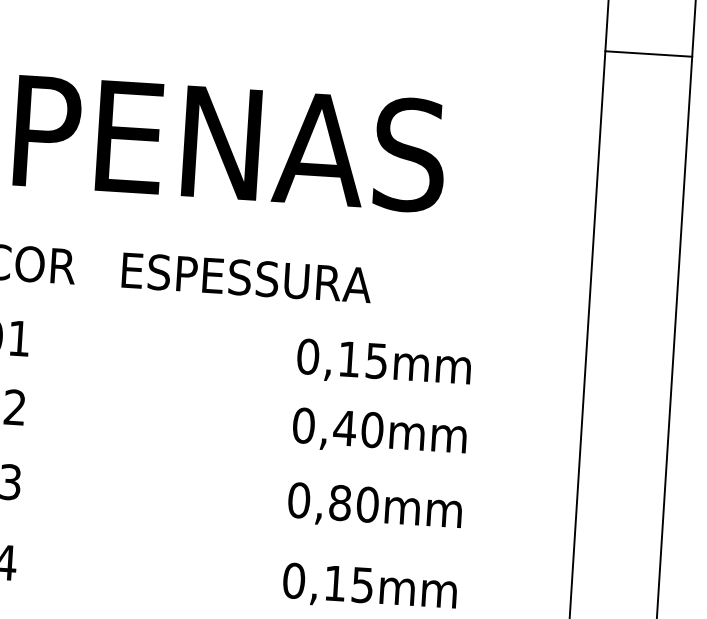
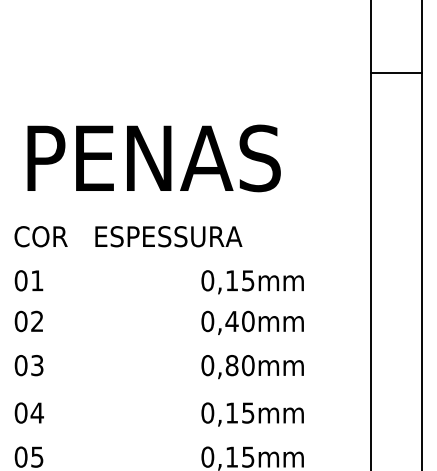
line: (648, 54) -> (396, 73), moved

